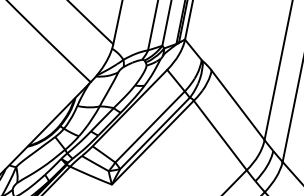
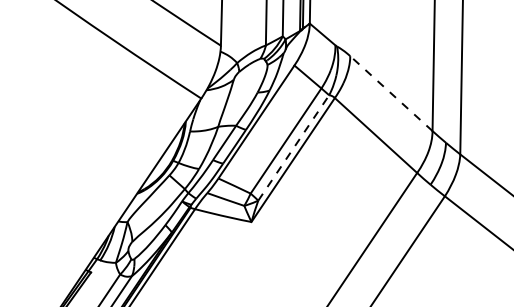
line: (238, 105) -> (391, 93), solid -> dashed
line: (154, 133) -> (293, 147), solid -> dashed

